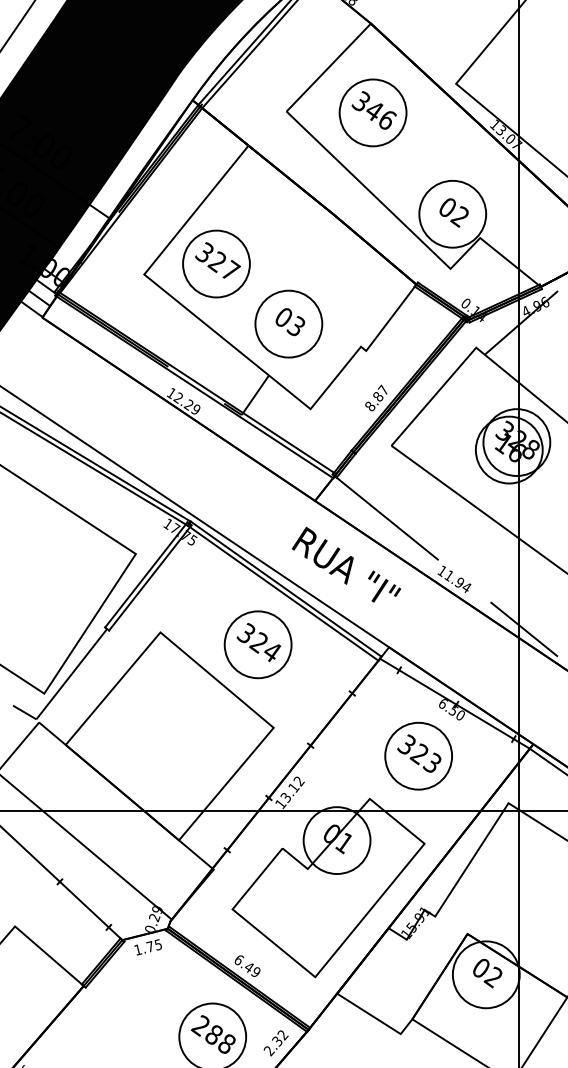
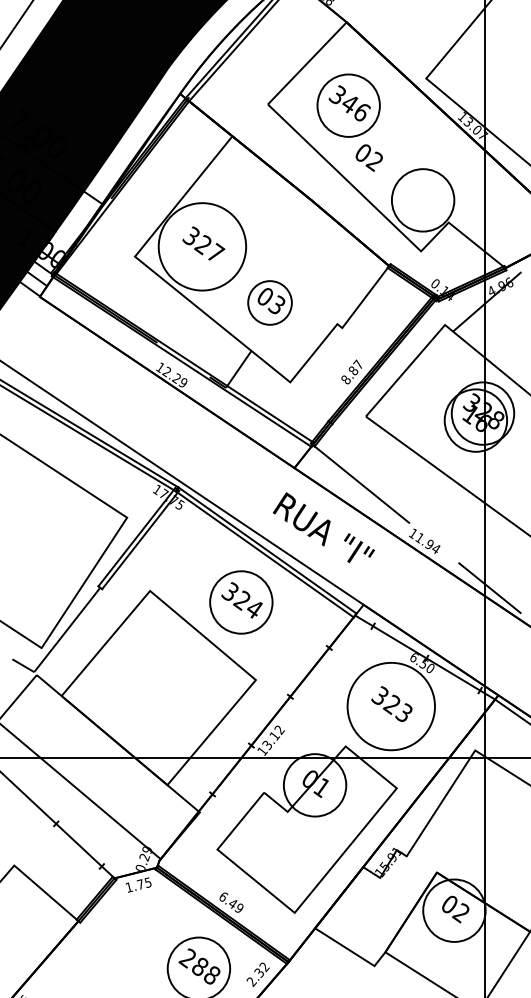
text: (453, 212) -> (368, 157), moved
circle: (216, 263) -> (202, 246), size x1.4
circle: (288, 323) -> (269, 302), size x0.7
circle: (418, 755) -> (391, 705), size x1.4

